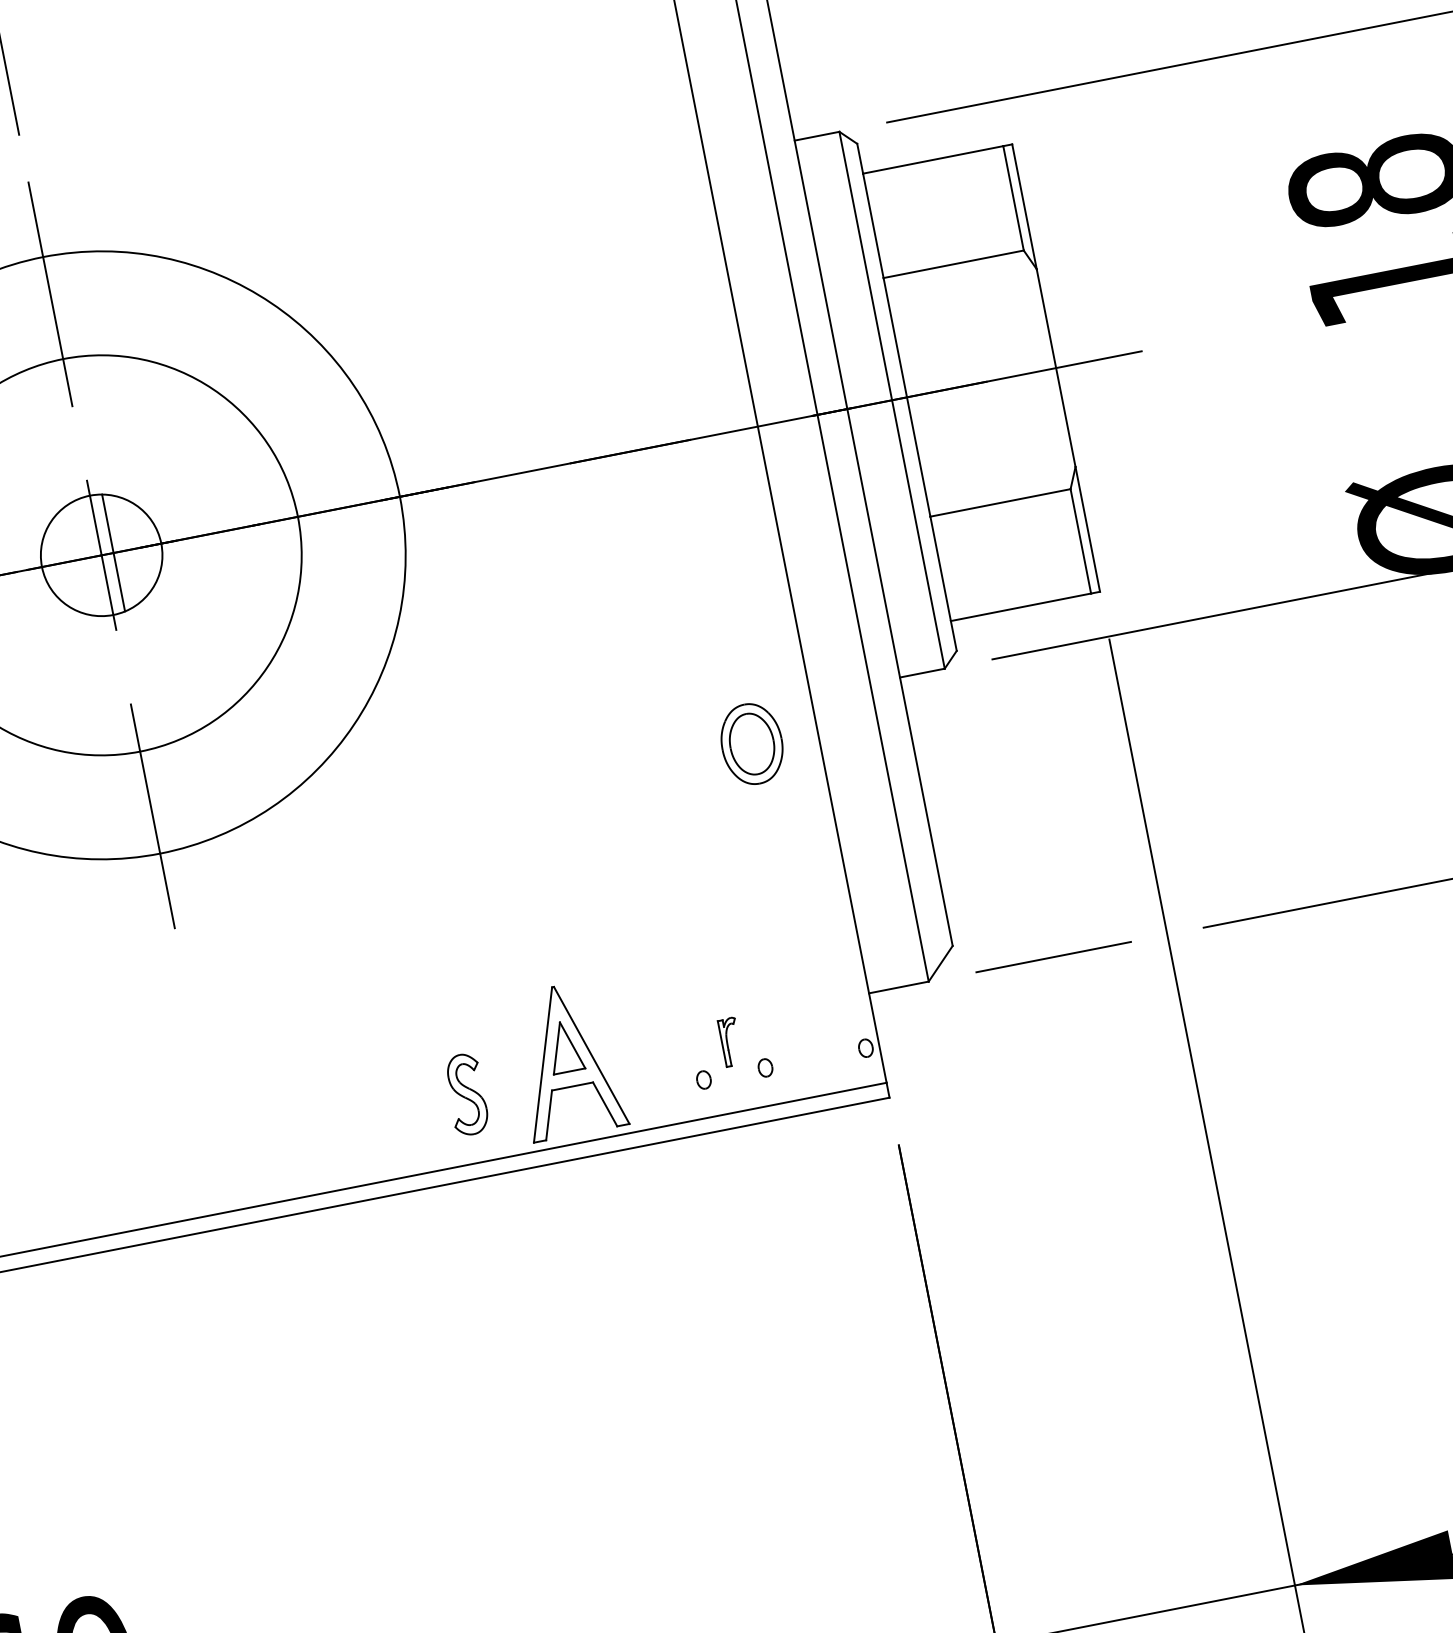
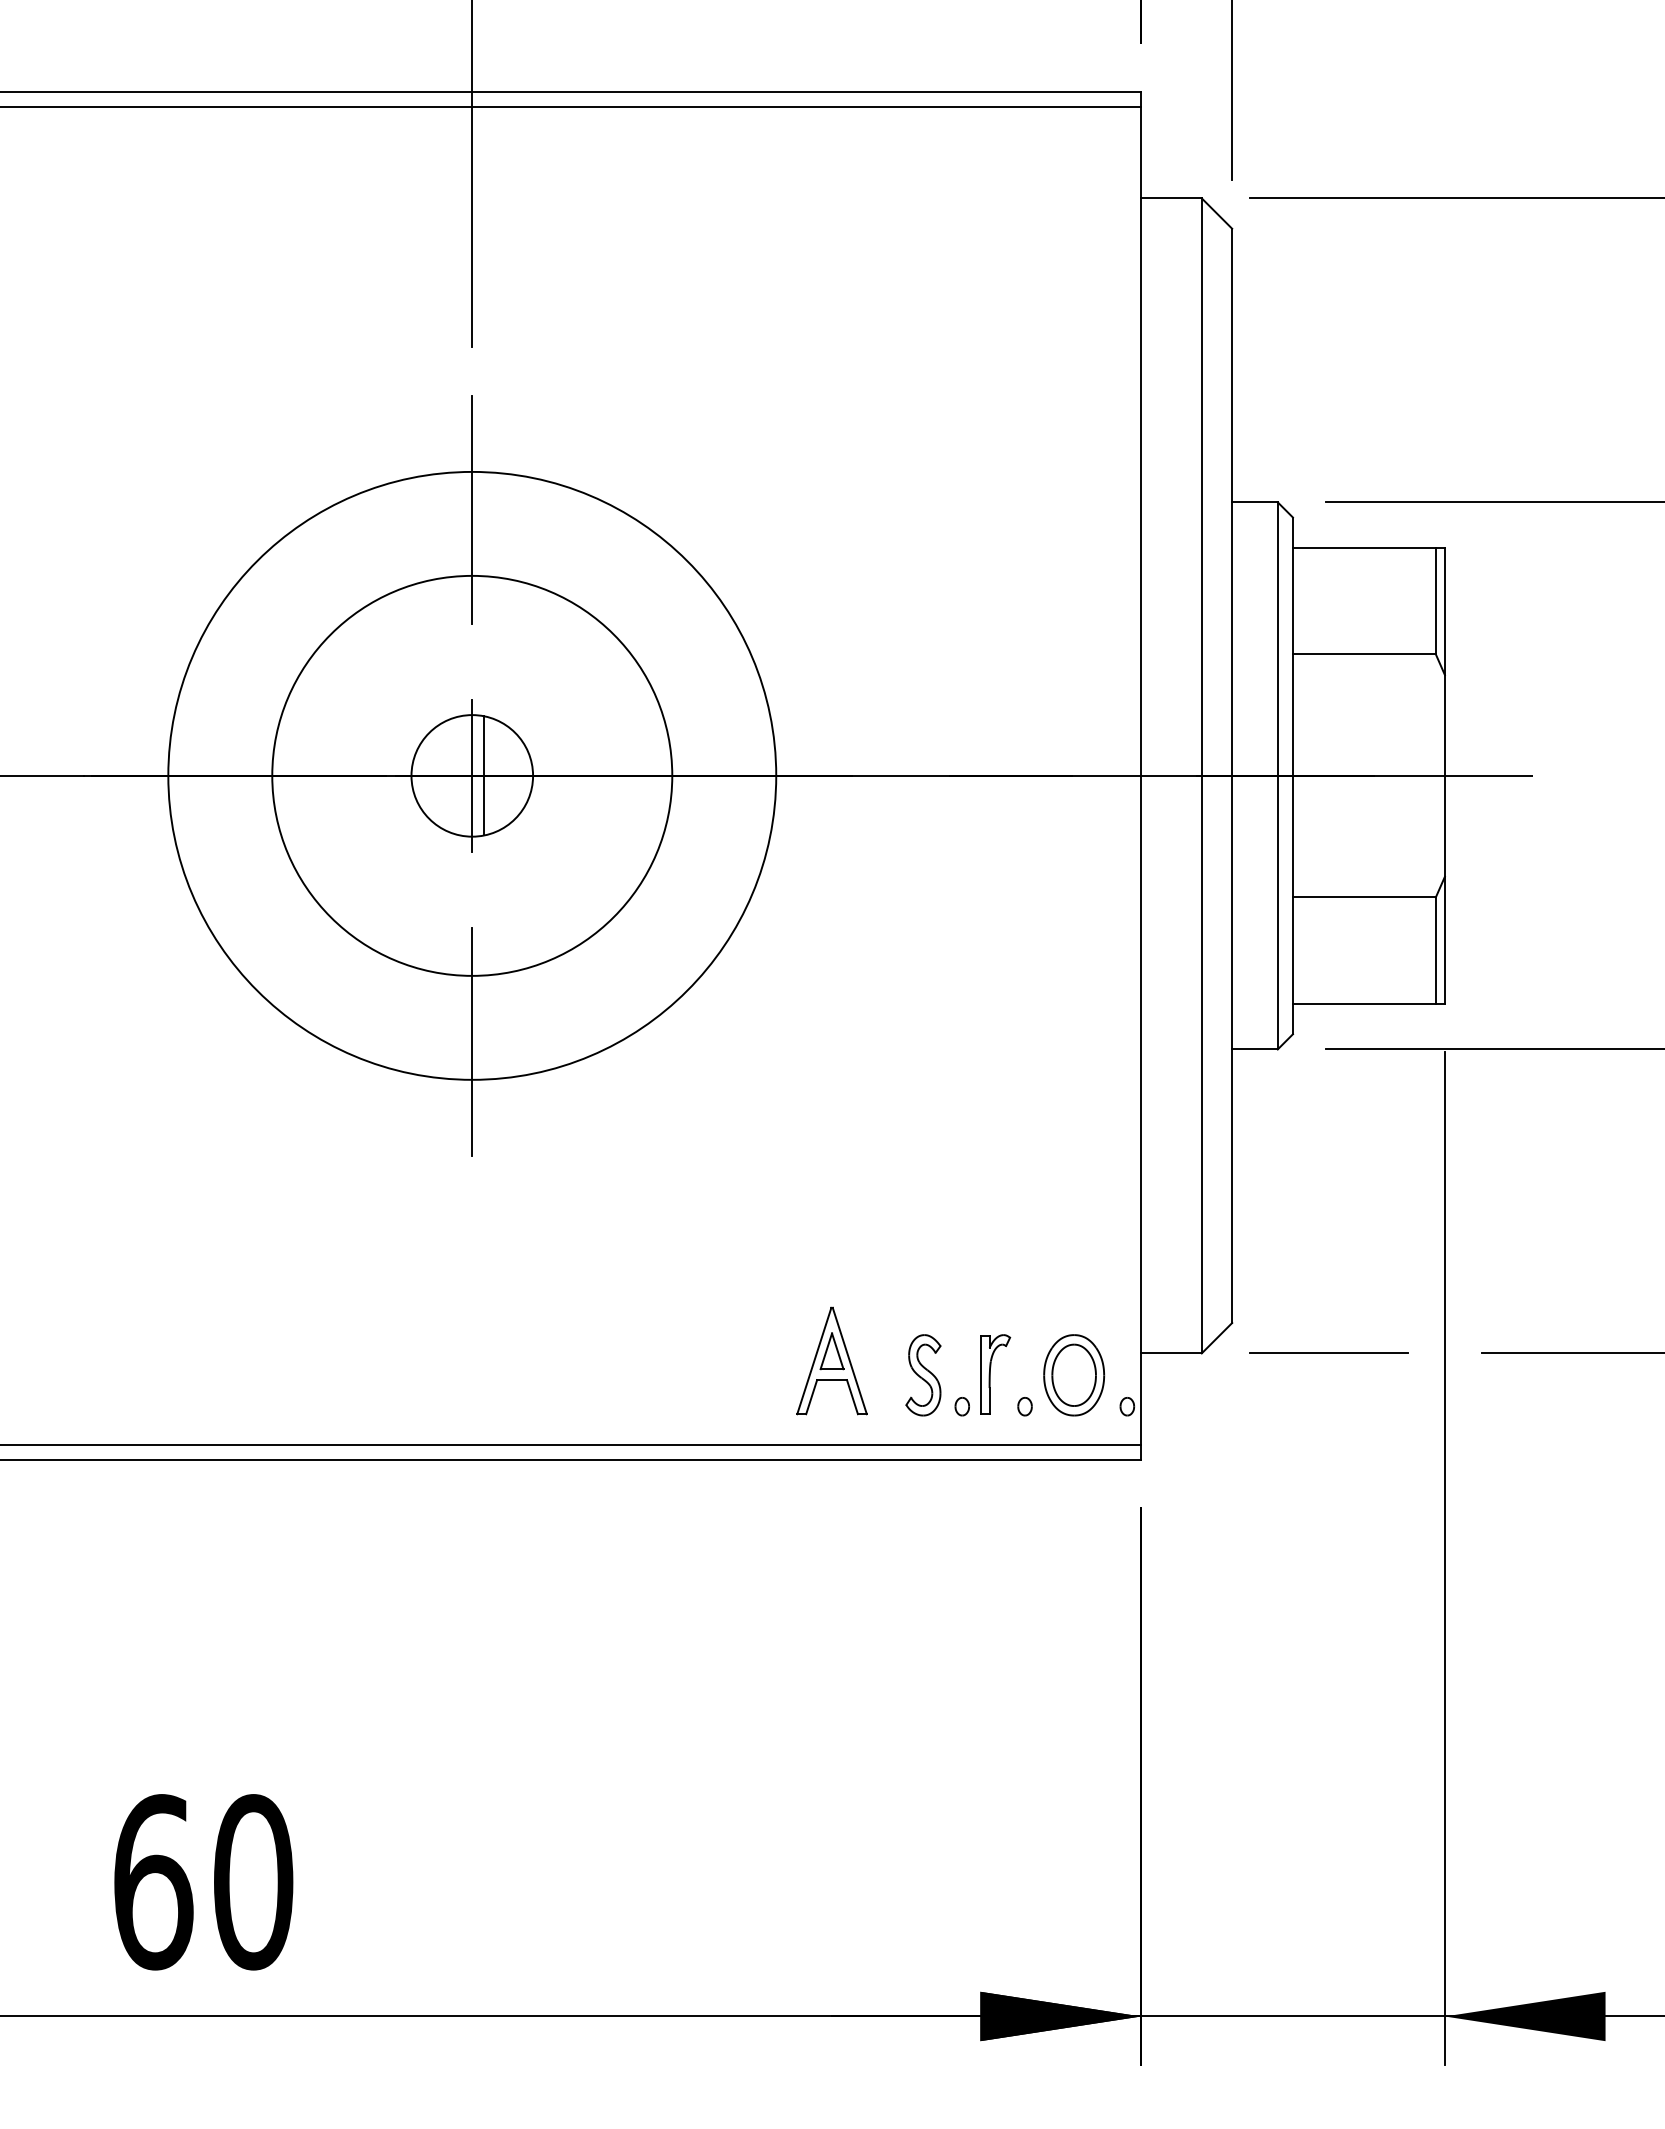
part: (752, 744) -> (1074, 1375), moved
part: (730, 1042) -> (995, 1374), size x1.67
part: (566, 1059) -> (831, 1360), size x0.71
part: (466, 1094) -> (923, 1375), moved

